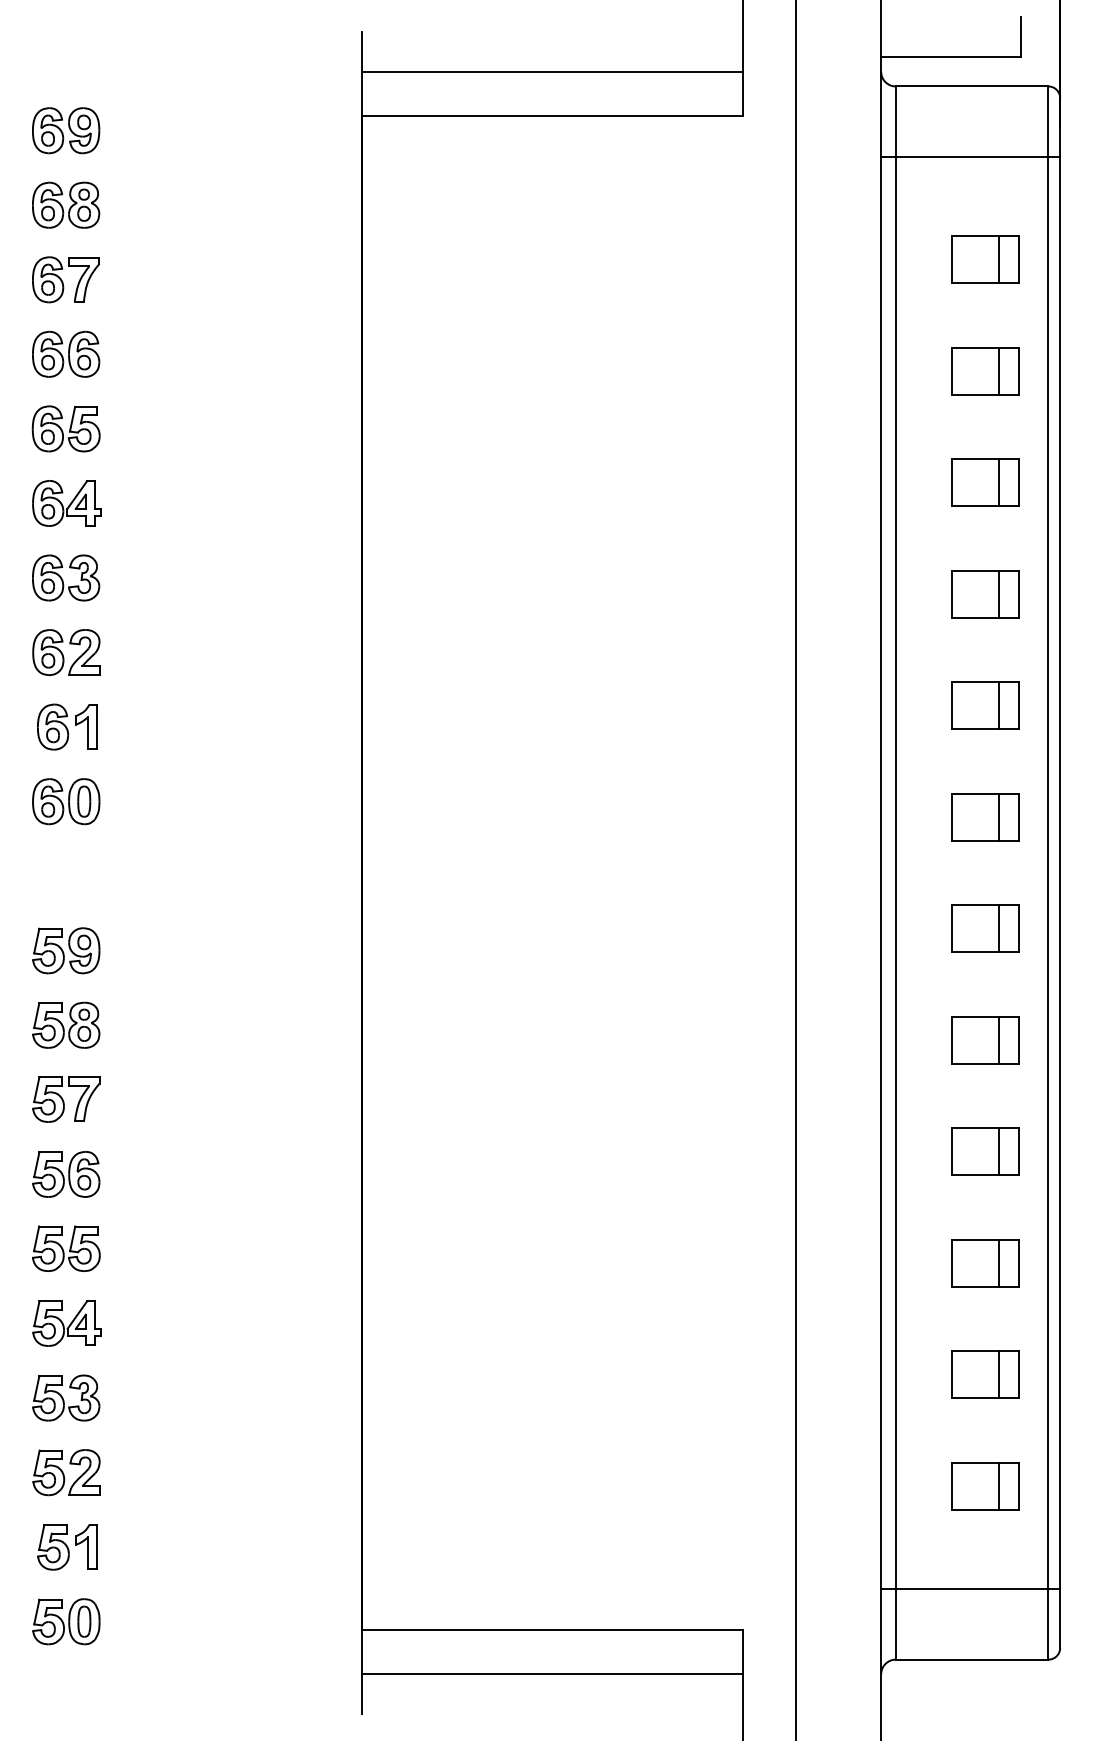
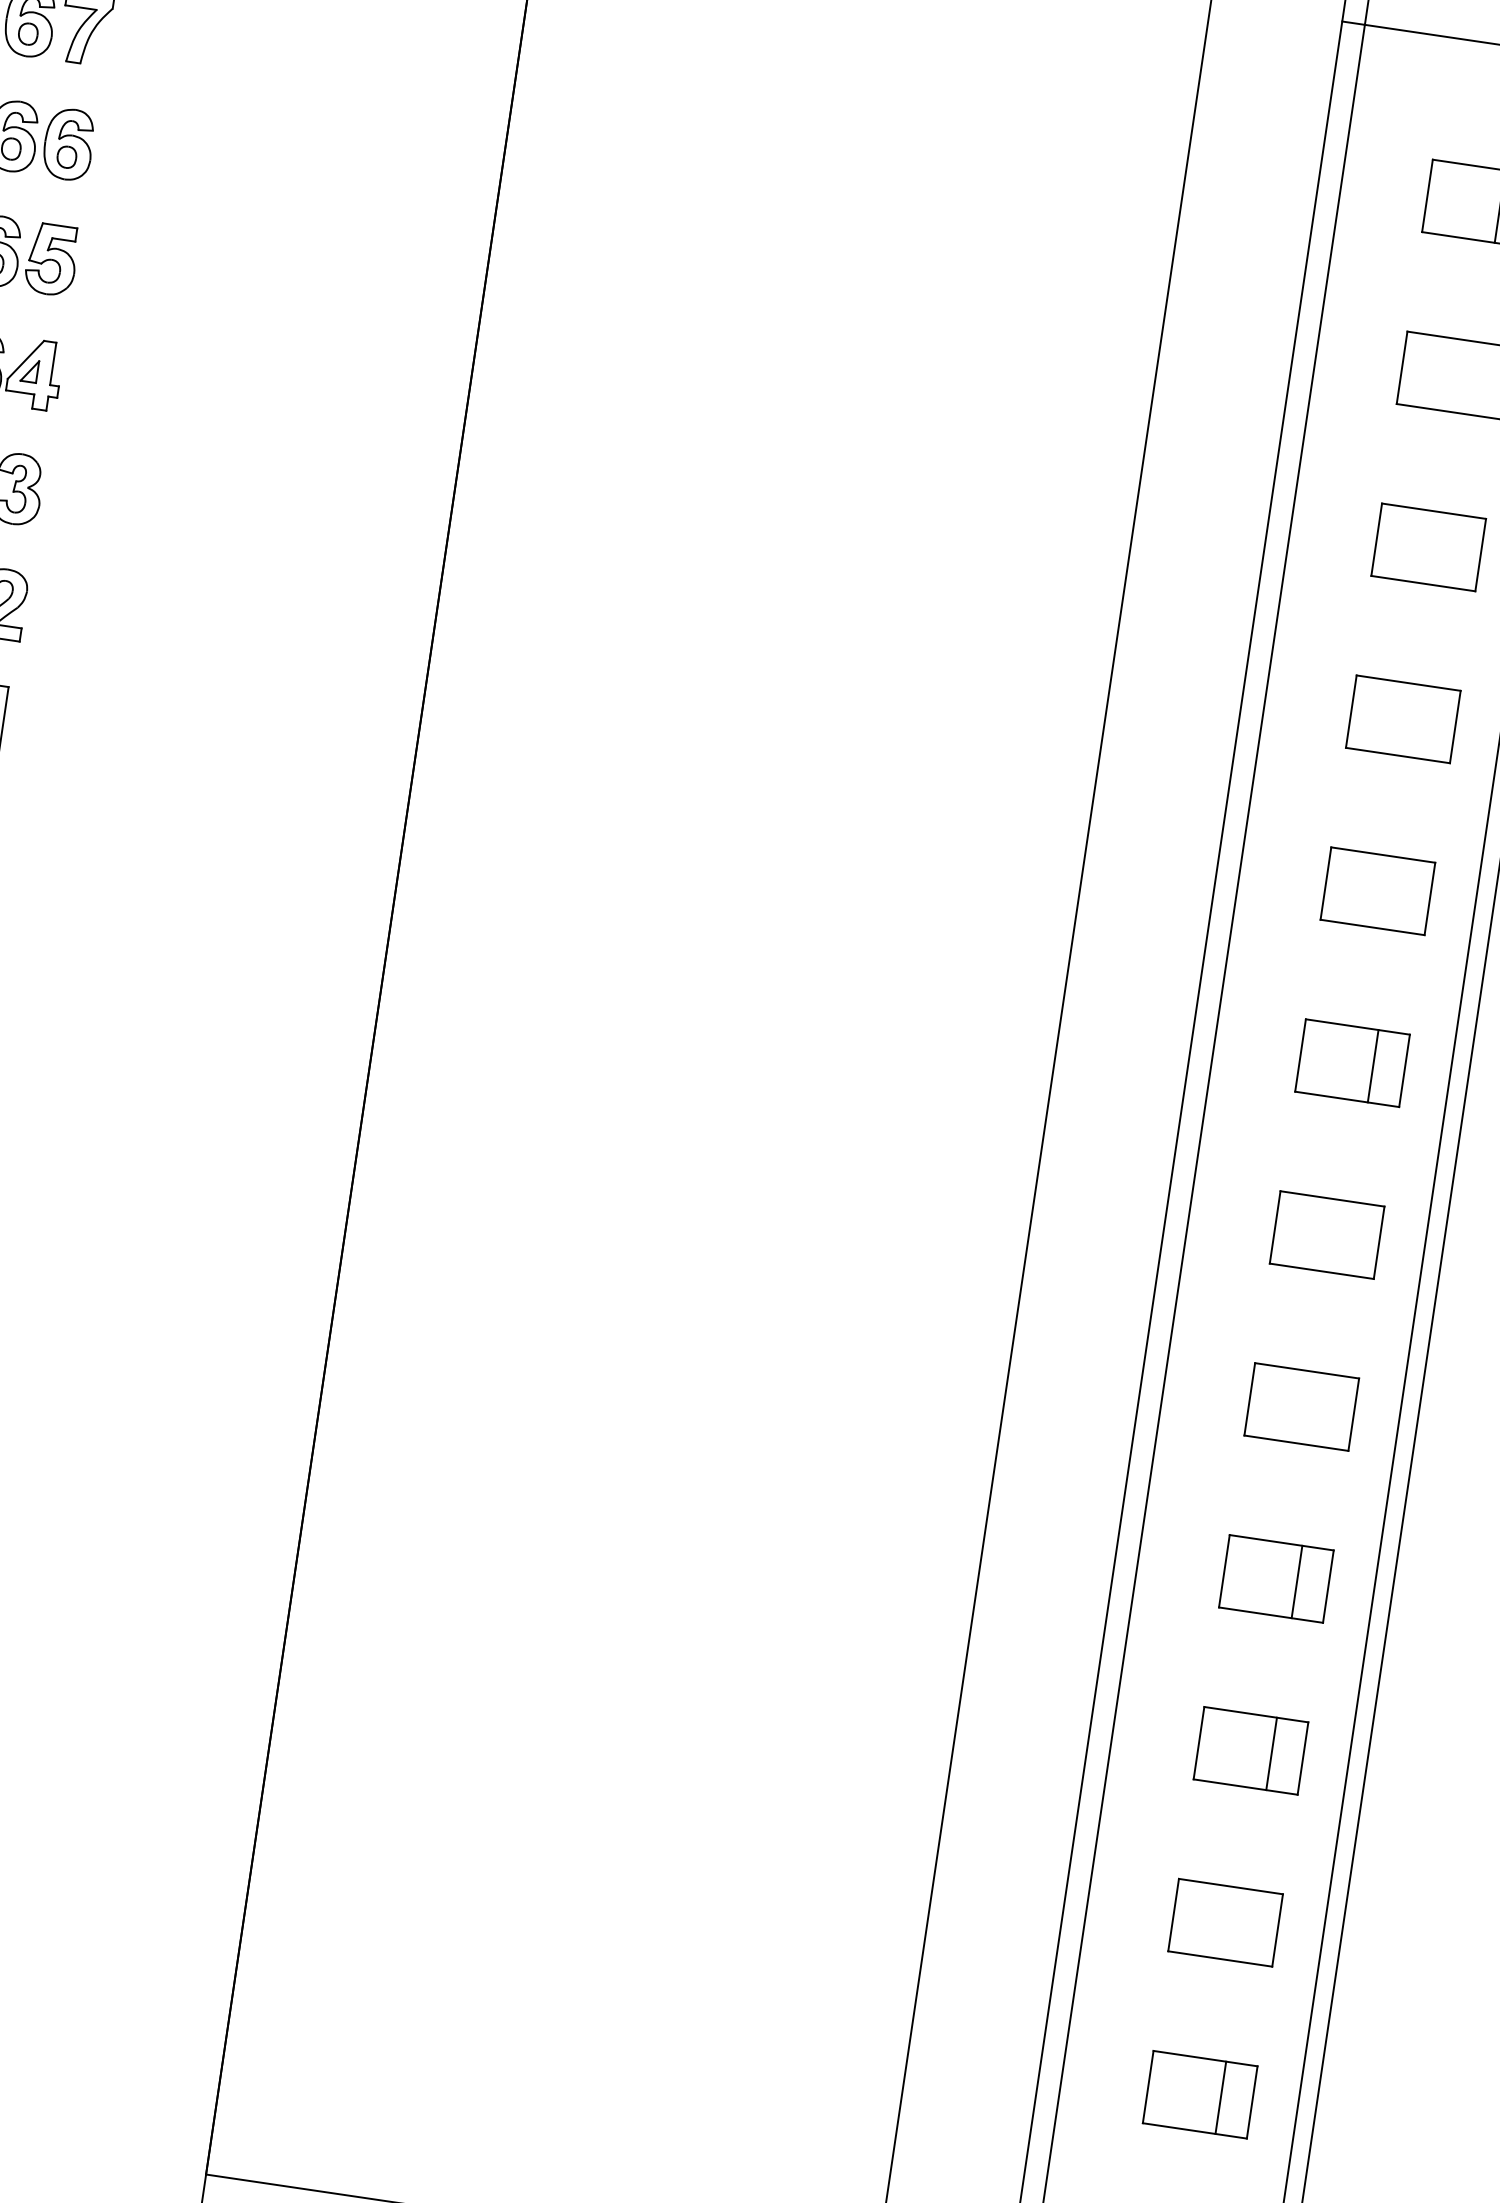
line: (998, 370) -> (1474, 377), removed
line: (998, 482) -> (1449, 550), removed
line: (998, 593) -> (1423, 721), removed
line: (998, 705) -> (1398, 893), removed
line: (998, 928) -> (1347, 1237), removed
line: (998, 1039) -> (1322, 1408), removed
line: (998, 1374) -> (1245, 1925), removed

